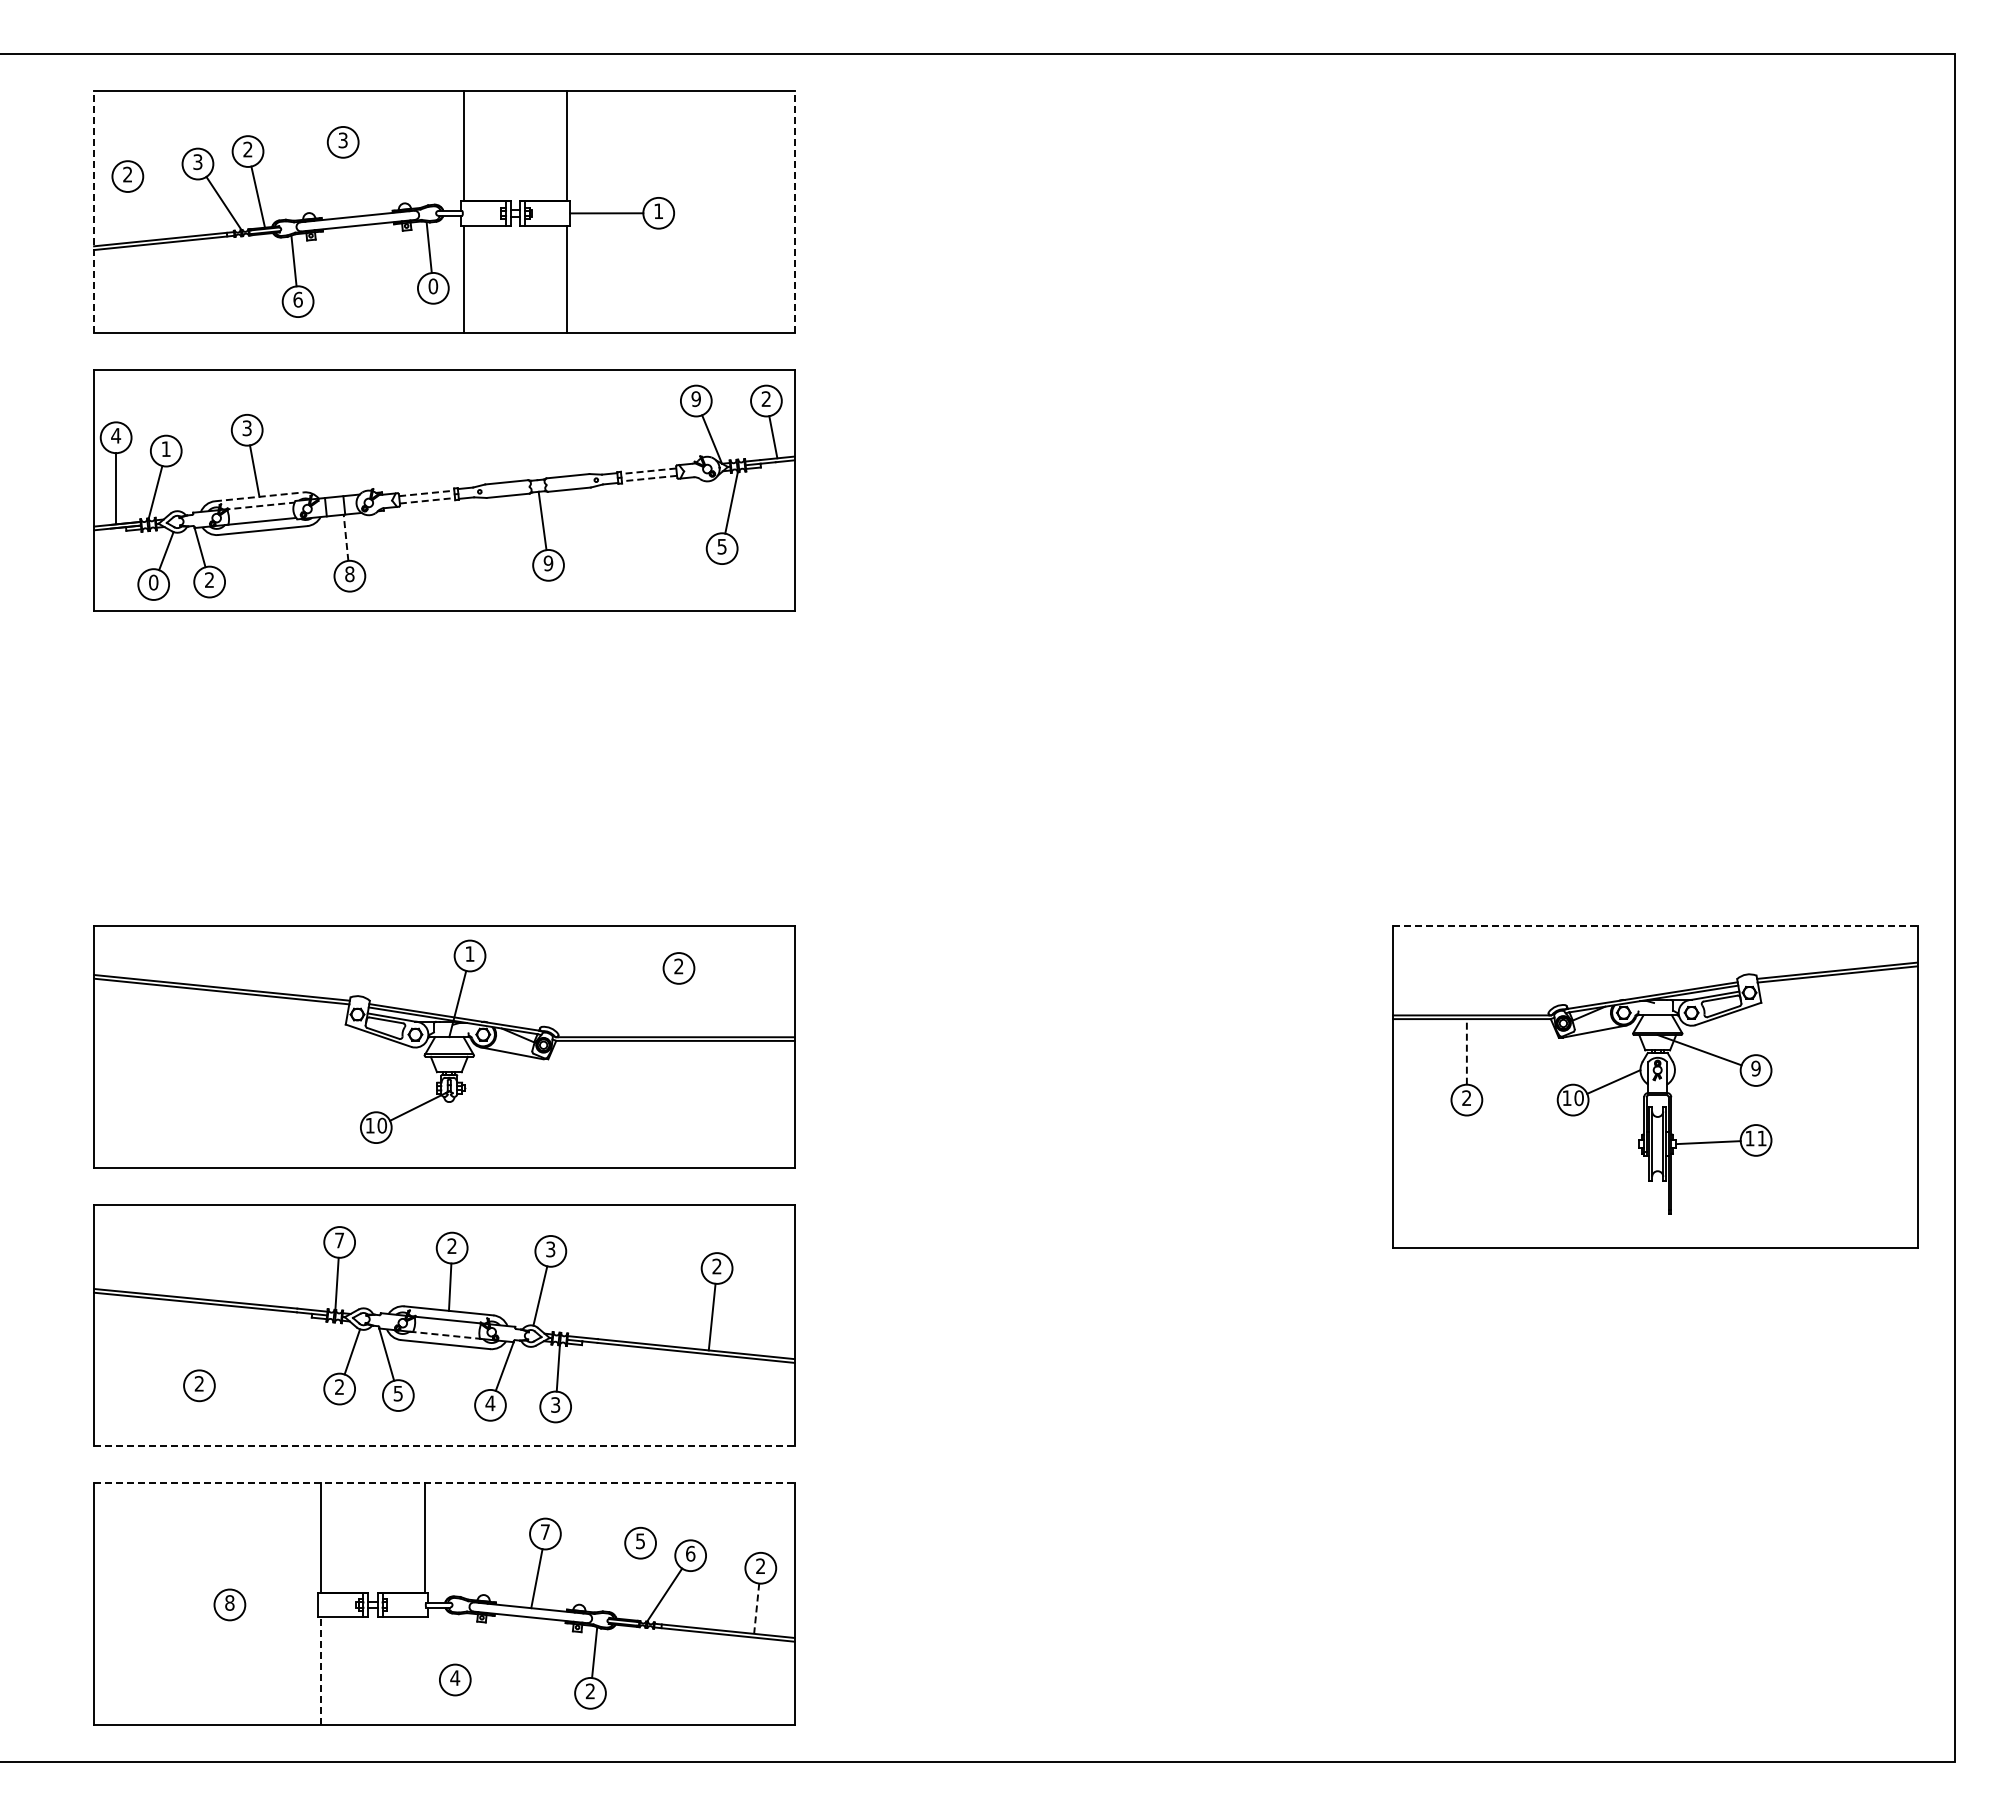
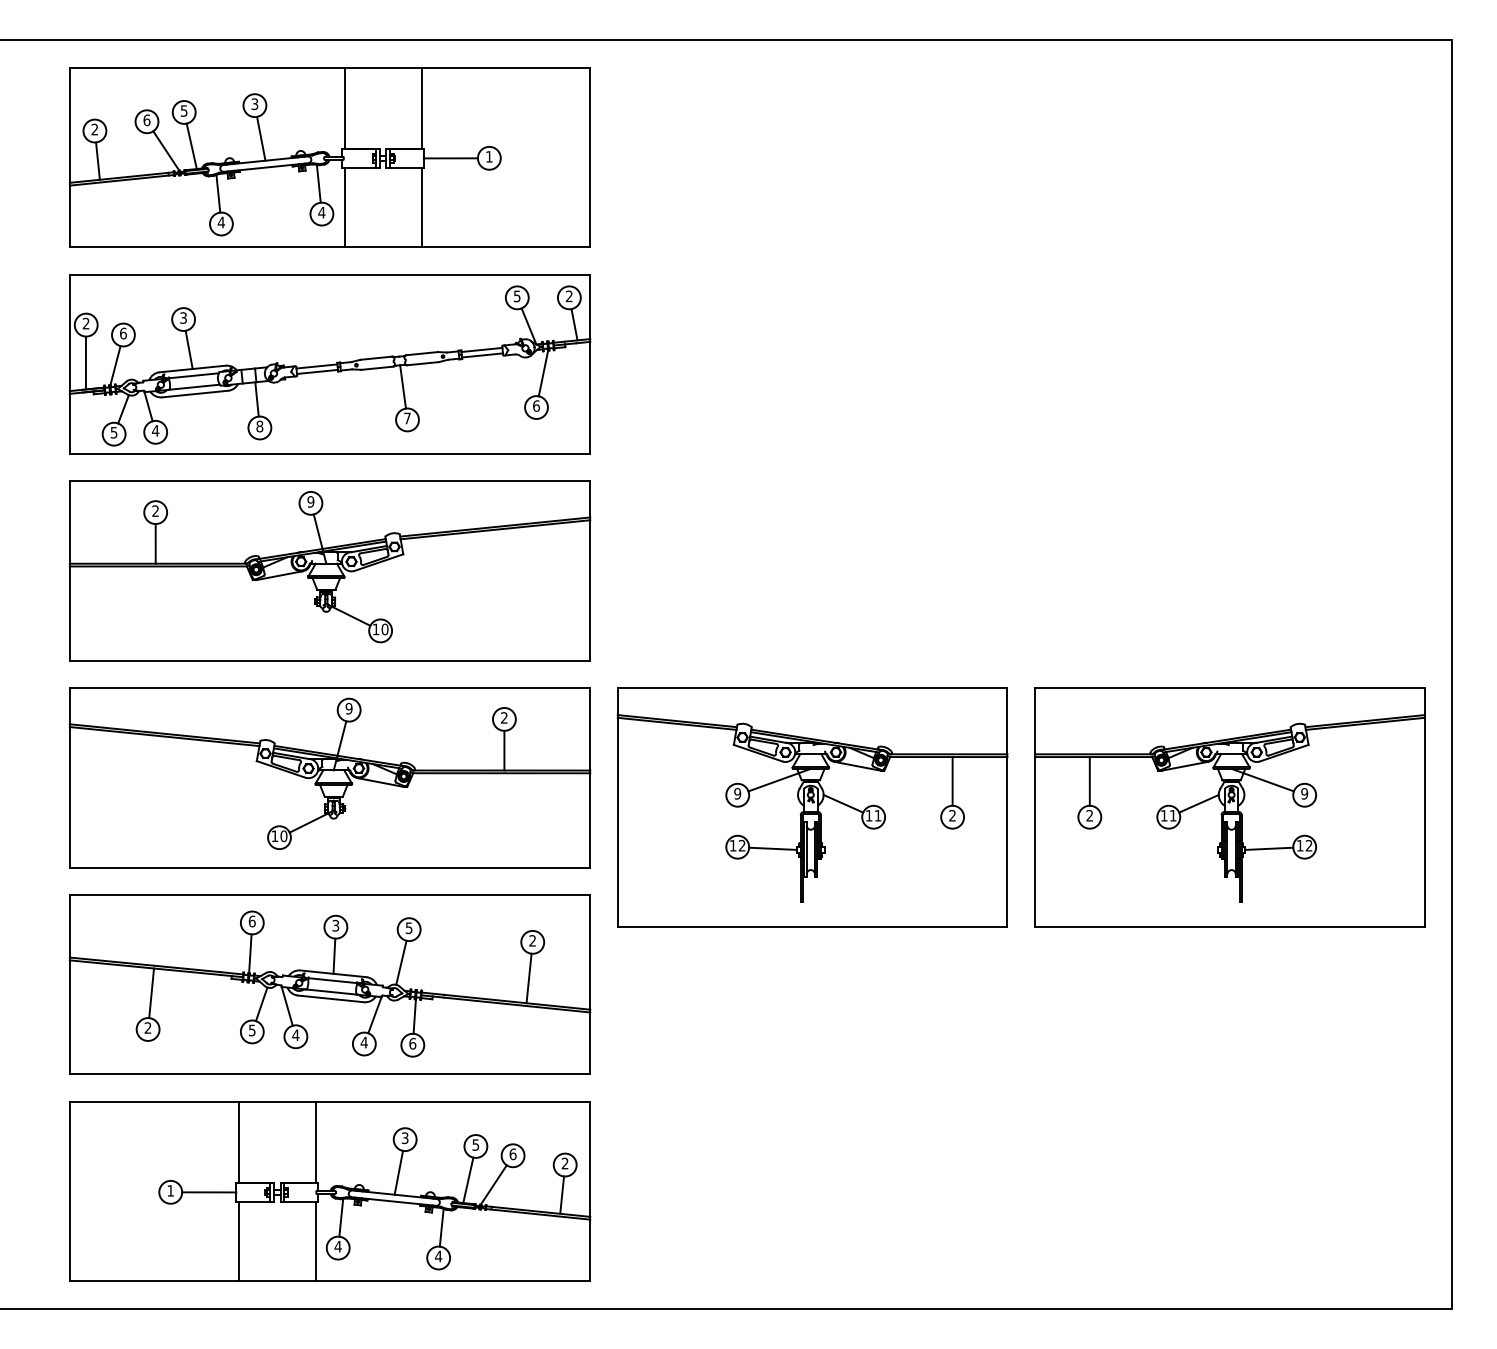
text: (247, 149) -> (183, 110), 2 -> 5
text: (197, 162) -> (146, 120), 3 -> 6
line: (351, 186) -> (261, 138), added
line: (94, 212) -> (70, 157), dashed -> solid
line: (794, 212) -> (590, 157), dashed -> solid
line: (131, 216) -> (97, 160), added
text: (433, 286) -> (322, 212), 0 -> 4
text: (298, 299) -> (221, 222), 6 -> 4
text: (695, 398) -> (516, 295), 9 -> 5
text: (116, 435) -> (86, 323), 4 -> 2
text: (165, 449) -> (122, 333), 1 -> 6
line: (648, 471) -> (481, 350), dashed -> solid
line: (649, 478) -> (482, 355), dashed -> solid
line: (426, 493) -> (316, 366), dashed -> solid
line: (259, 496) -> (192, 368), dashed -> solid
line: (427, 500) -> (317, 371), dashed -> solid
line: (259, 506) -> (192, 376), dashed -> solid
line: (346, 537) -> (257, 399), dashed -> solid
text: (721, 546) -> (536, 405), 5 -> 6
text: (548, 563) -> (407, 418), 9 -> 7
text: (209, 579) -> (155, 430), 2 -> 4
text: (153, 582) -> (113, 432), 0 -> 5
part: (444, 768) -> (330, 570), added
line: (1655, 926) -> (1229, 688), dashed -> solid
text: (469, 953) -> (348, 708), 1 -> 9
line: (678, 1010) -> (504, 750), added
line: (1466, 1051) -> (1089, 781), dashed -> solid
part: (1093, 1086) -> (812, 807), added
text: (1578, 1098) -> (1172, 816), 10 -> 11
text: (1761, 1138) -> (1308, 845), 11 -> 12
text: (339, 1240) -> (252, 921), 7 -> 6
text: (451, 1246) -> (335, 926), 2 -> 3
text: (550, 1248) -> (408, 927), 3 -> 5
line: (446, 1335) -> (331, 992), dashed -> solid
line: (203, 1336) -> (151, 992), added
text: (339, 1387) -> (252, 1030), 2 -> 5
text: (398, 1393) -> (296, 1035), 5 -> 4
text: (555, 1404) -> (412, 1043), 3 -> 6
line: (444, 1446) -> (330, 1074), dashed -> solid
line: (444, 1483) -> (330, 1102), dashed -> solid
text: (544, 1532) -> (404, 1138), 7 -> 3
line: (630, 1588) -> (468, 1180), added
text: (229, 1602) -> (170, 1190), 8 -> 1
line: (281, 1604) -> (209, 1191), added
line: (756, 1609) -> (562, 1195), dashed -> solid
line: (458, 1639) -> (340, 1218), added
line: (321, 1670) -> (238, 1241), dashed -> solid
line: (424, 1670) -> (315, 1241), added
text: (590, 1691) -> (438, 1256), 2 -> 4

